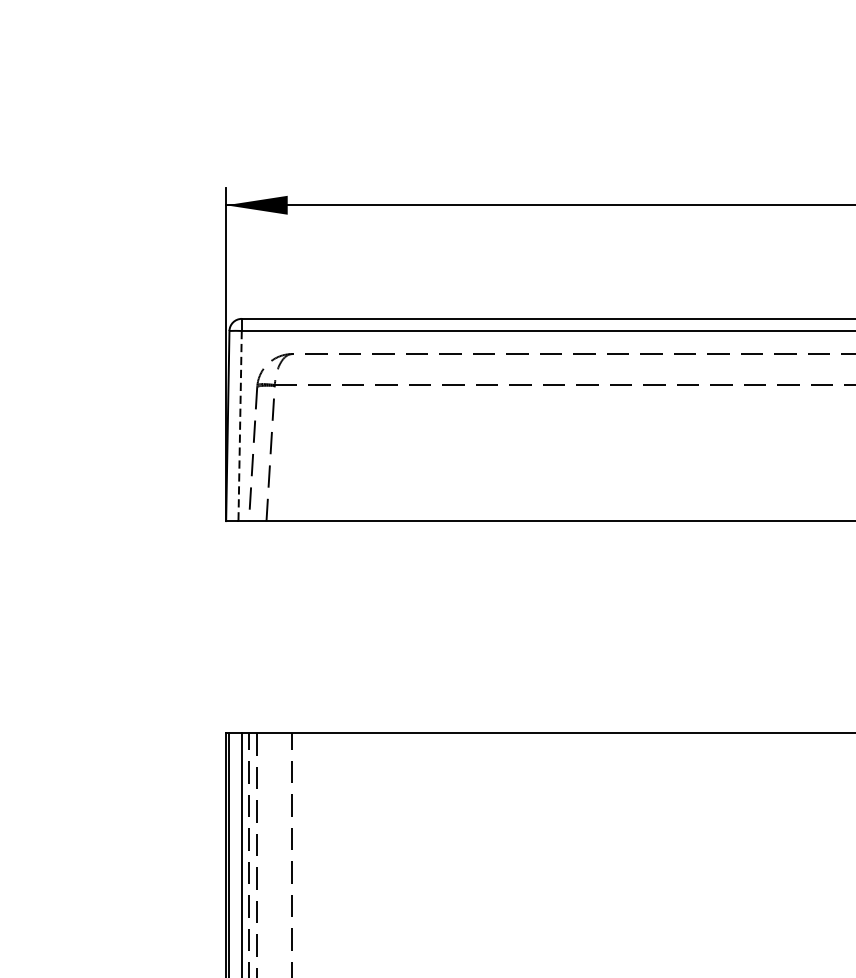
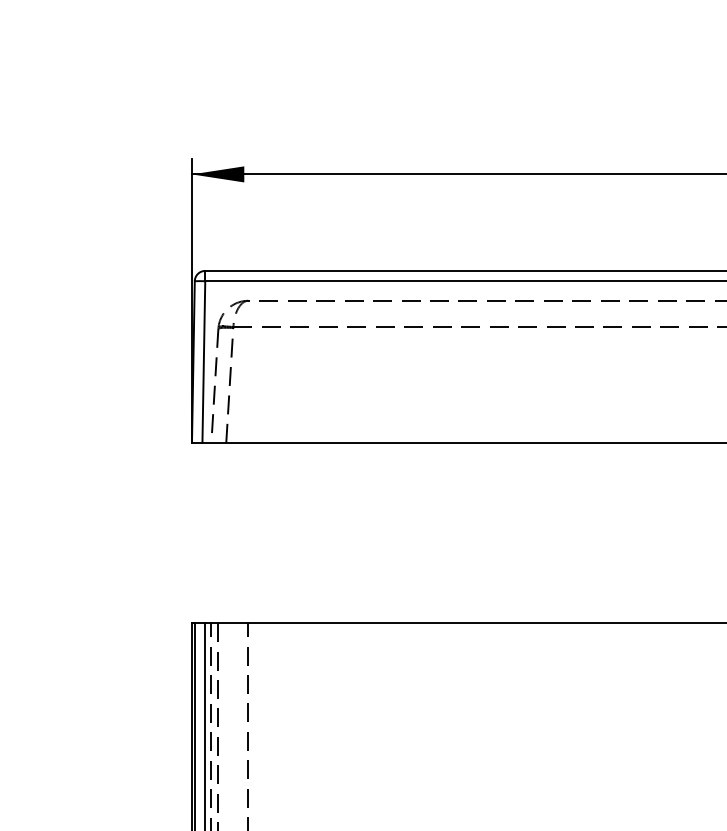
line: (239, 426) -> (203, 362), dashed -> solid

